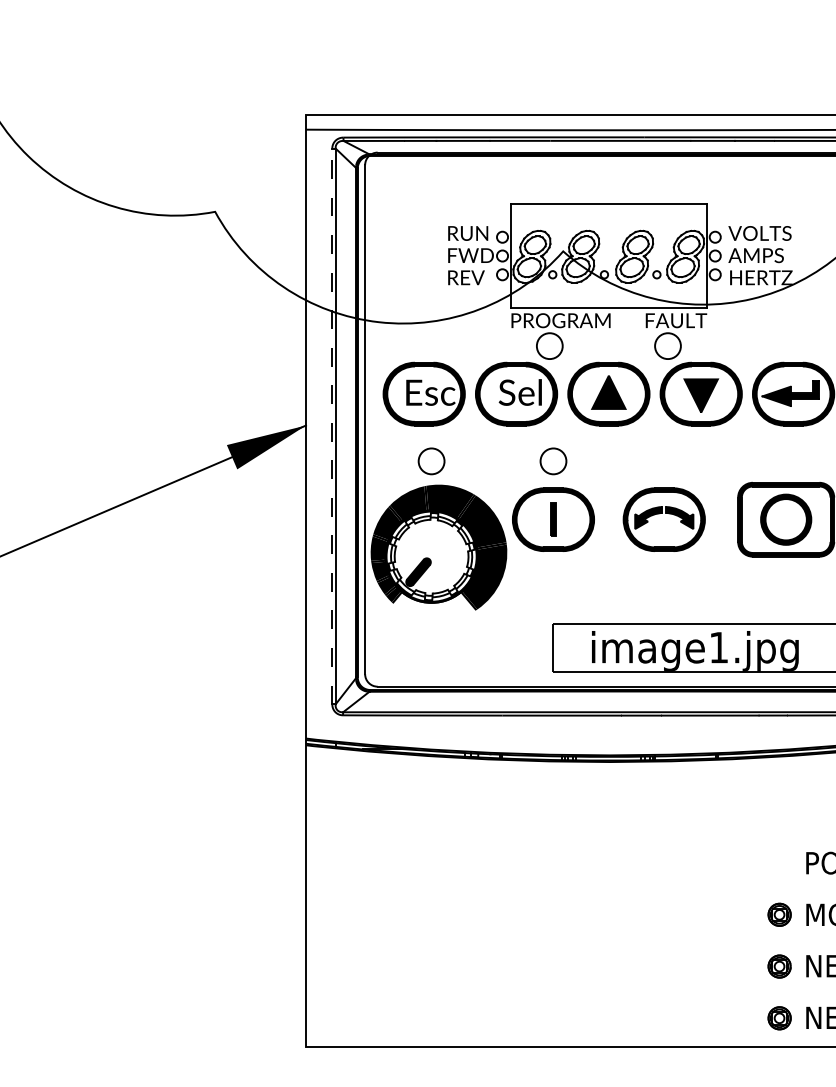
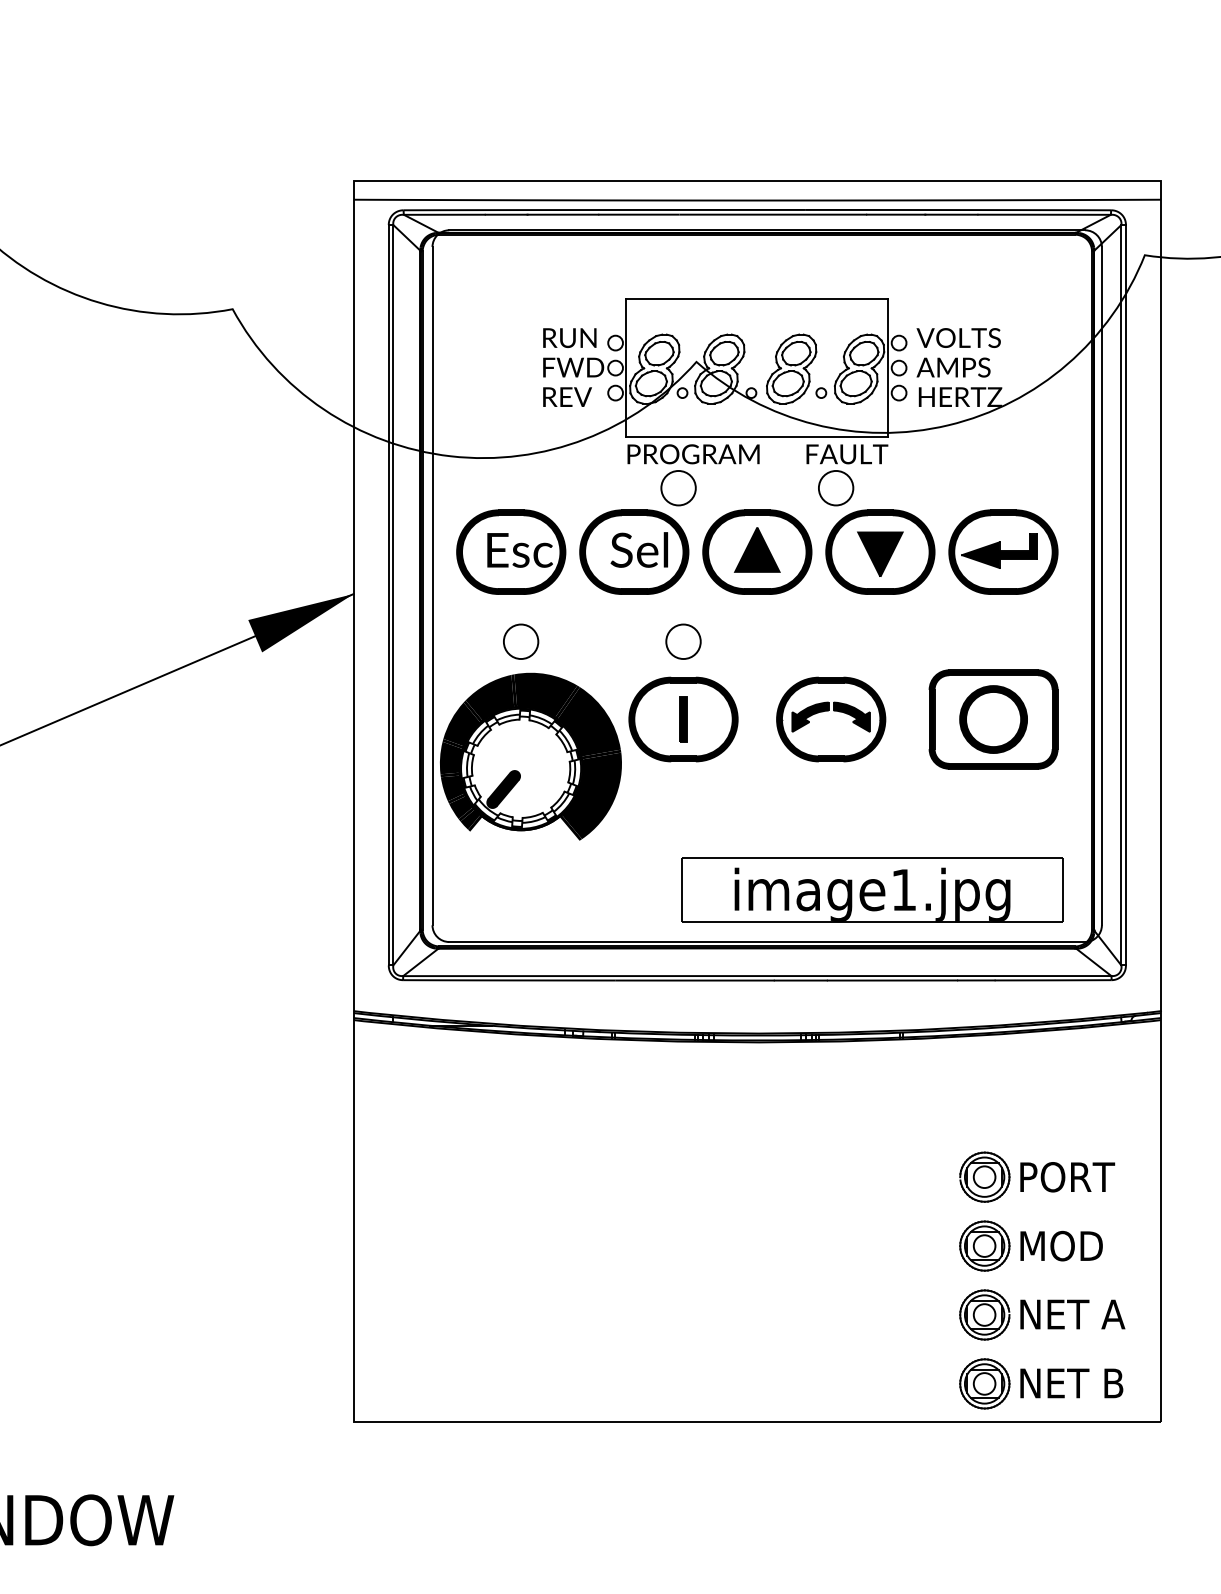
line: (332, 425) -> (388, 594), dashed -> solid
part: (779, 862) -> (984, 1176), added
part: (779, 914) -> (984, 1245), size x1.67
part: (779, 966) -> (984, 1314), size x1.67
part: (779, 1017) -> (984, 1383), size x1.67

